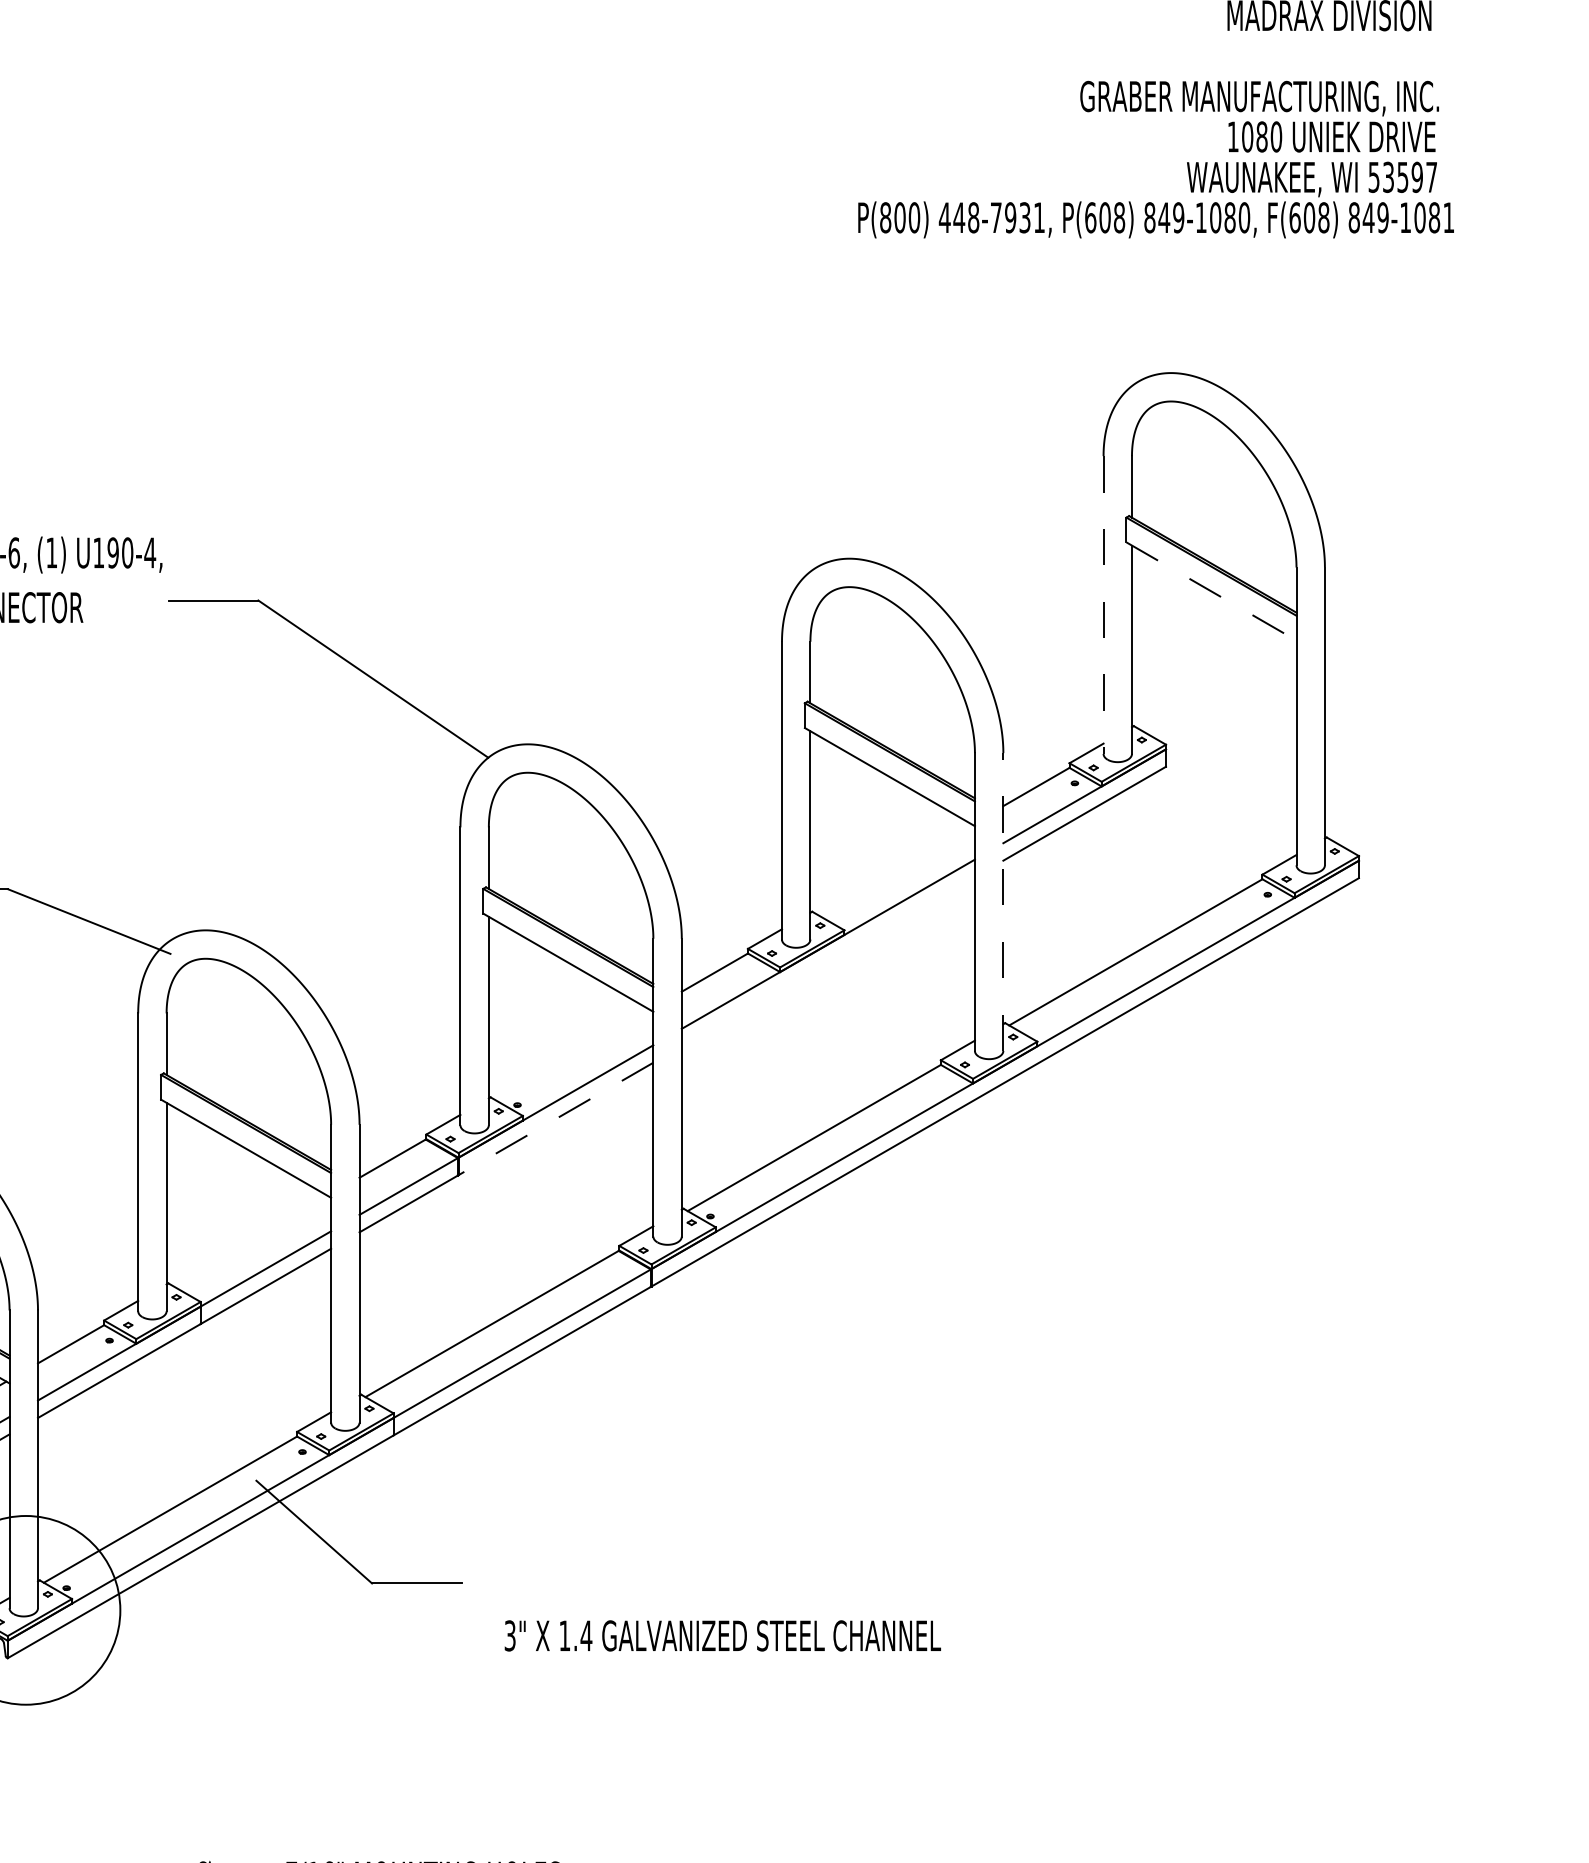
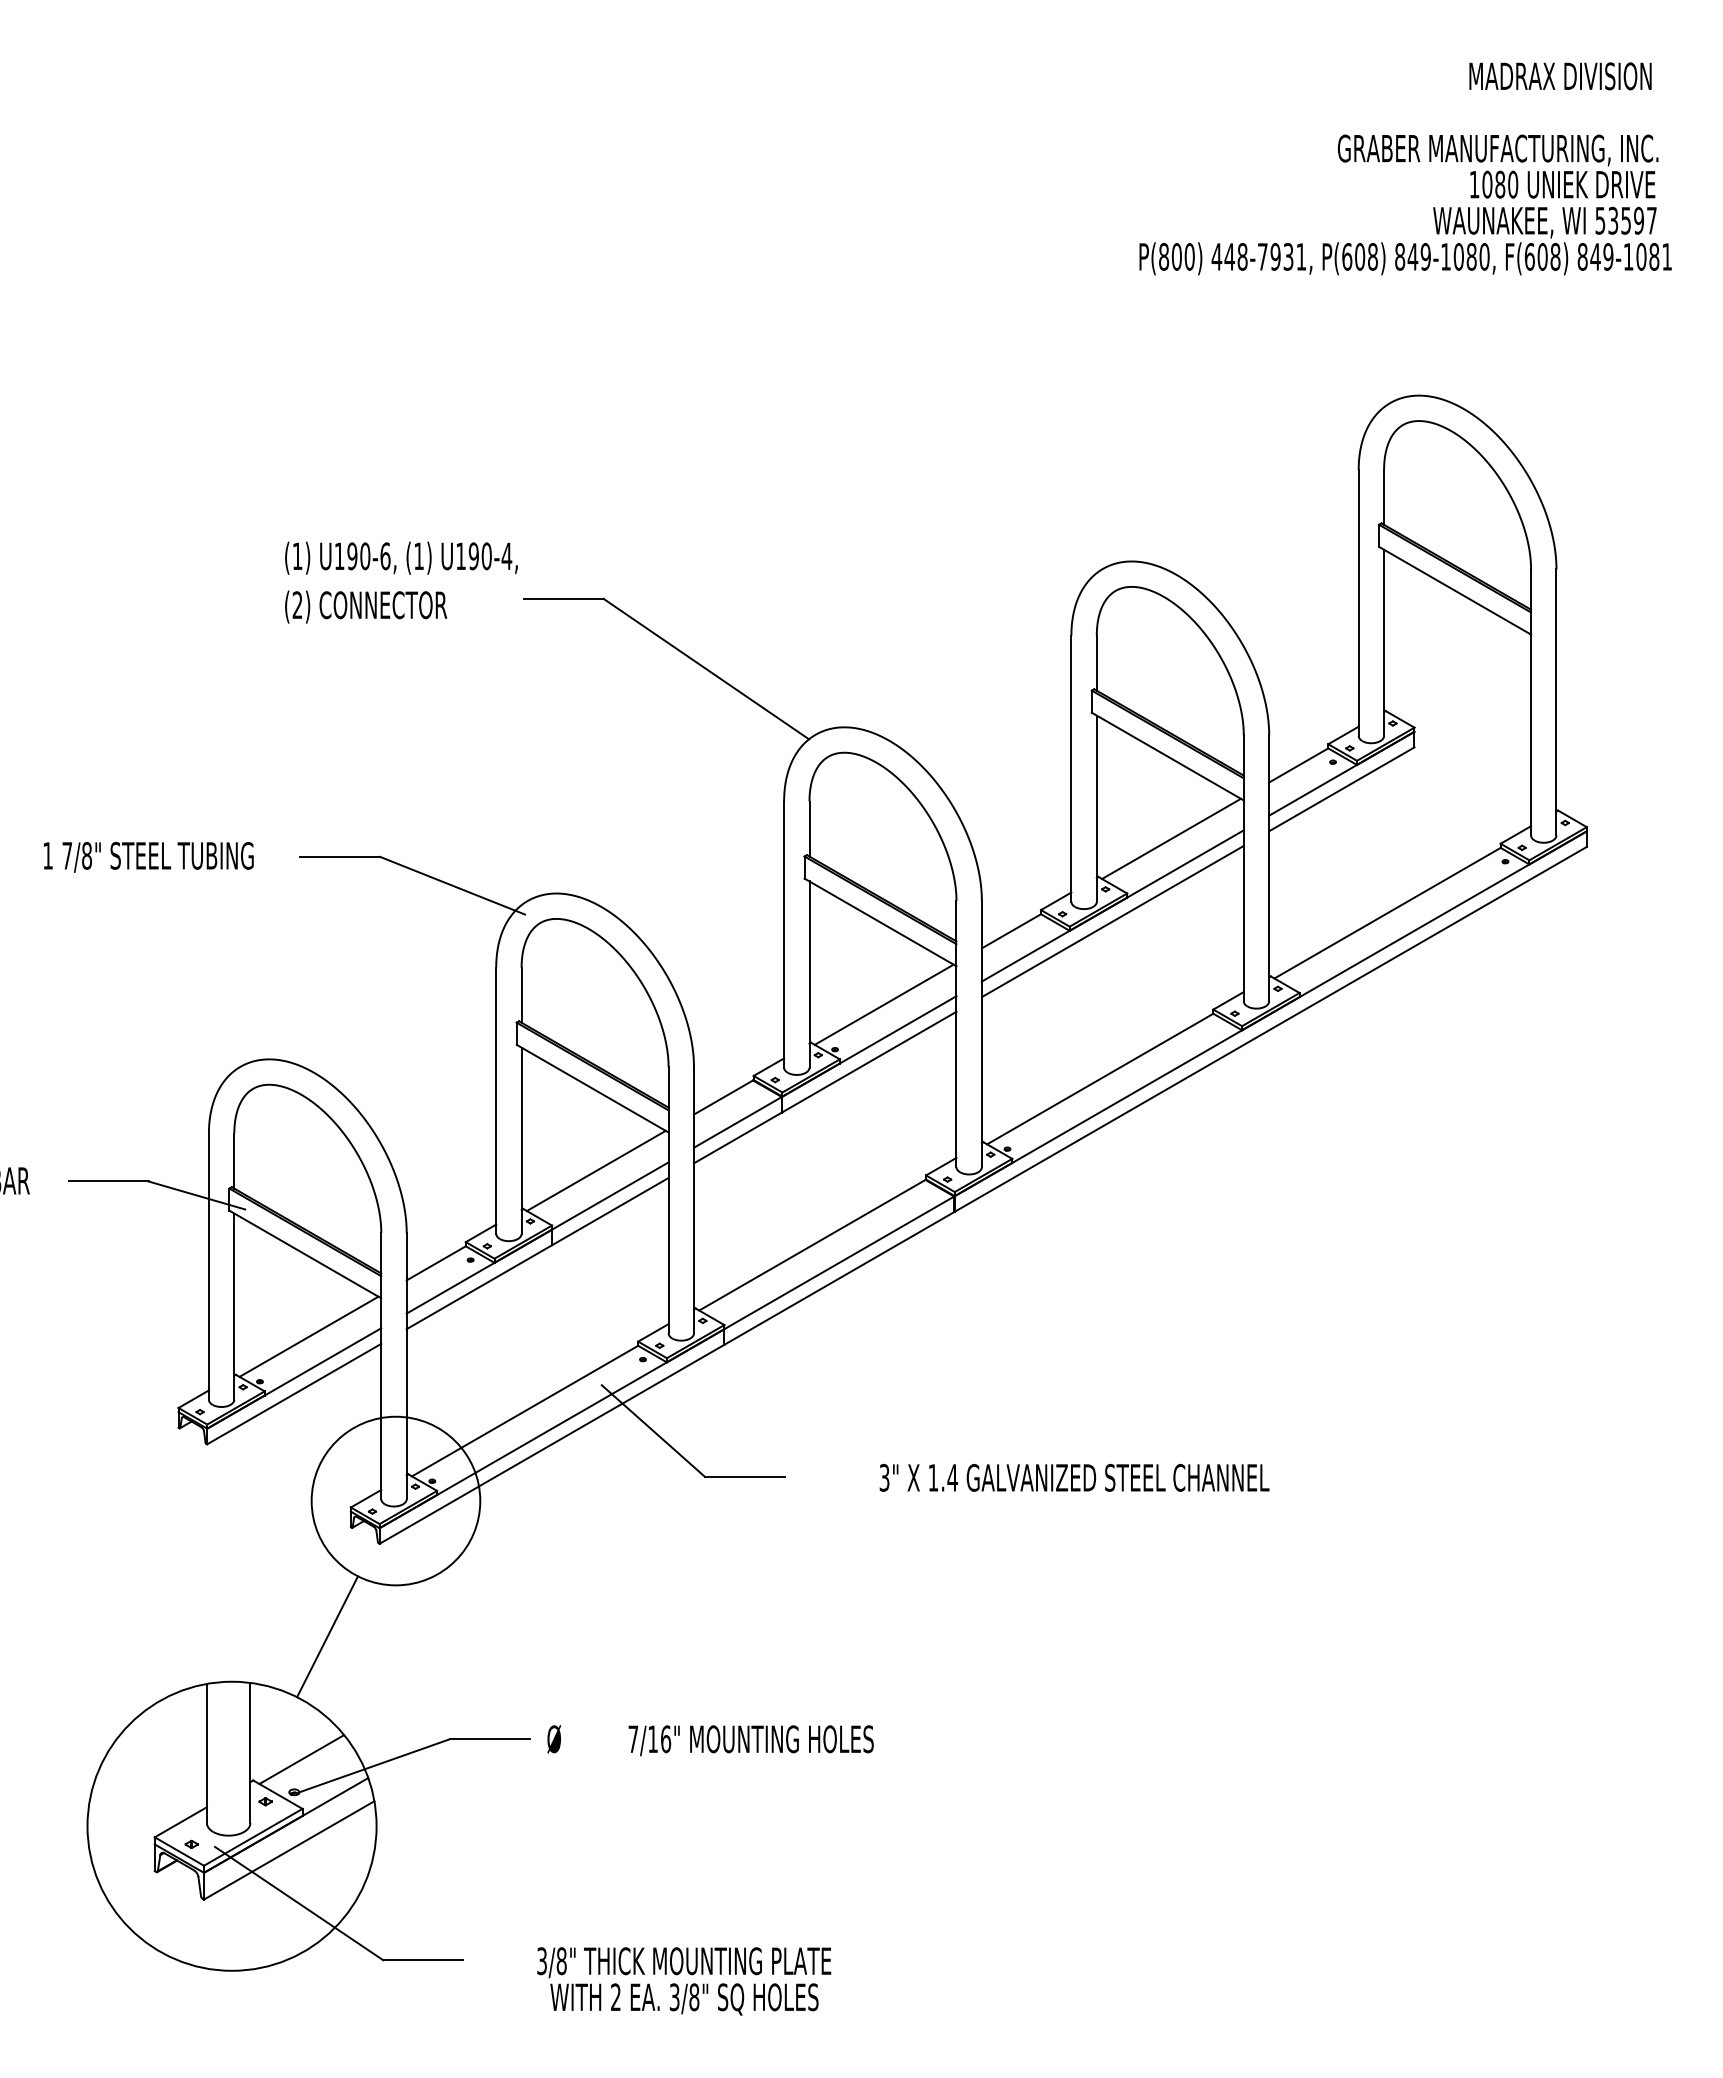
line: (1211, 591) -> (1455, 590), dashed -> solid
line: (1103, 605) -> (1358, 603), dashed -> solid
line: (894, 868) -> (1171, 838), added
line: (1003, 901) -> (1269, 867), dashed -> solid
line: (828, 961) -> (1112, 921), added
line: (571, 1054) -> (883, 1004), added
line: (556, 1119) -> (869, 1062), dashed -> solid
line: (249, 1240) -> (595, 1170), added
text: (722, 1635) -> (1074, 1477), moved

